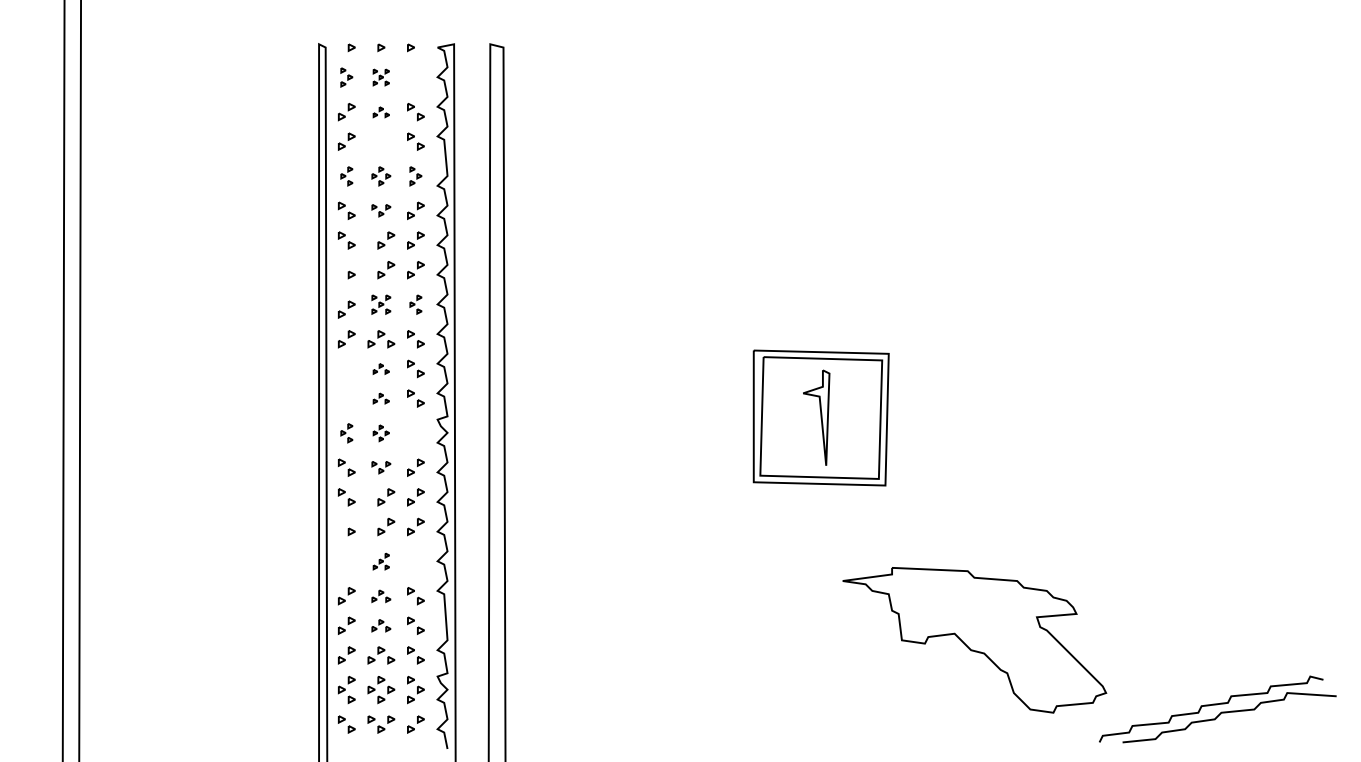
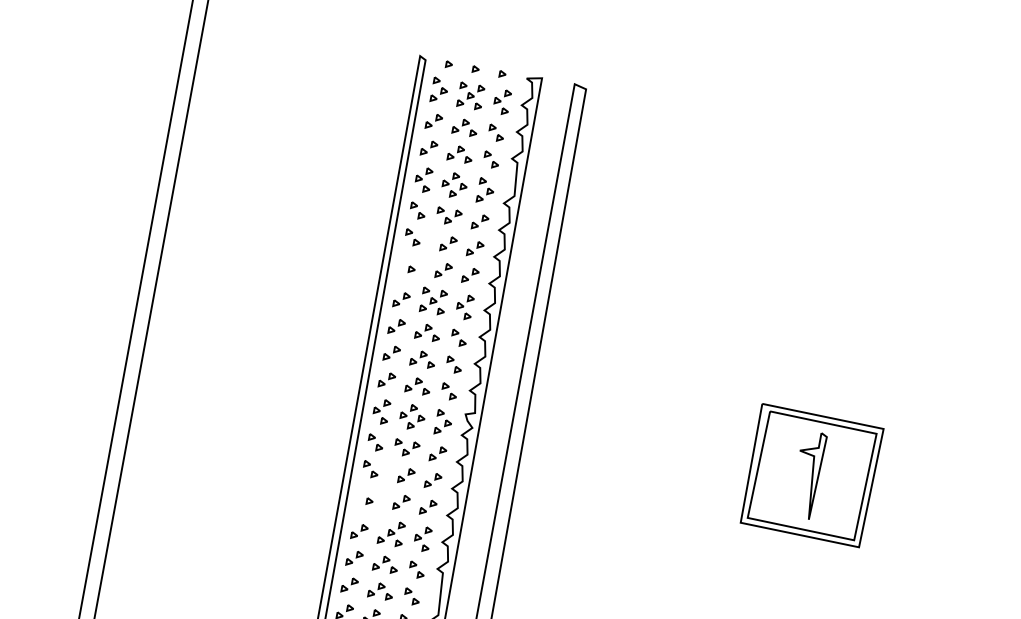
part: (346, 77) -> (439, 90), size x1.43
part: (381, 77) -> (471, 96), size x1.67
part: (415, 77) -> (501, 101), added
part: (381, 112) -> (465, 127), size x1.67
part: (381, 141) -> (460, 154), added
part: (346, 176) -> (423, 179), size x1.43
part: (381, 176) -> (454, 185), size x1.43
part: (415, 176) -> (485, 191), size x1.43
part: (381, 210) -> (449, 216), size x1.43
part: (381, 304) -> (433, 301), size x1.43
part: (415, 304) -> (464, 306), size x1.43
part: (346, 368) -> (391, 353), added
part: (381, 368) -> (423, 359), size x1.67
part: (346, 398) -> (386, 380), added
part: (381, 398) -> (418, 386), size x1.67
part: (346, 433) -> (381, 411), size x1.43
part: (381, 433) -> (412, 417), size x1.67
part: (415, 433) -> (443, 423), added
part: (381, 467) -> (407, 448), size x1.43
part: (381, 561) -> (391, 533), size x1.67
part: (415, 561) -> (422, 538), added
part: (346, 566) -> (359, 531), added
part: (381, 596) -> (385, 564), size x1.43
part: (381, 625) -> (381, 590), size x1.43

